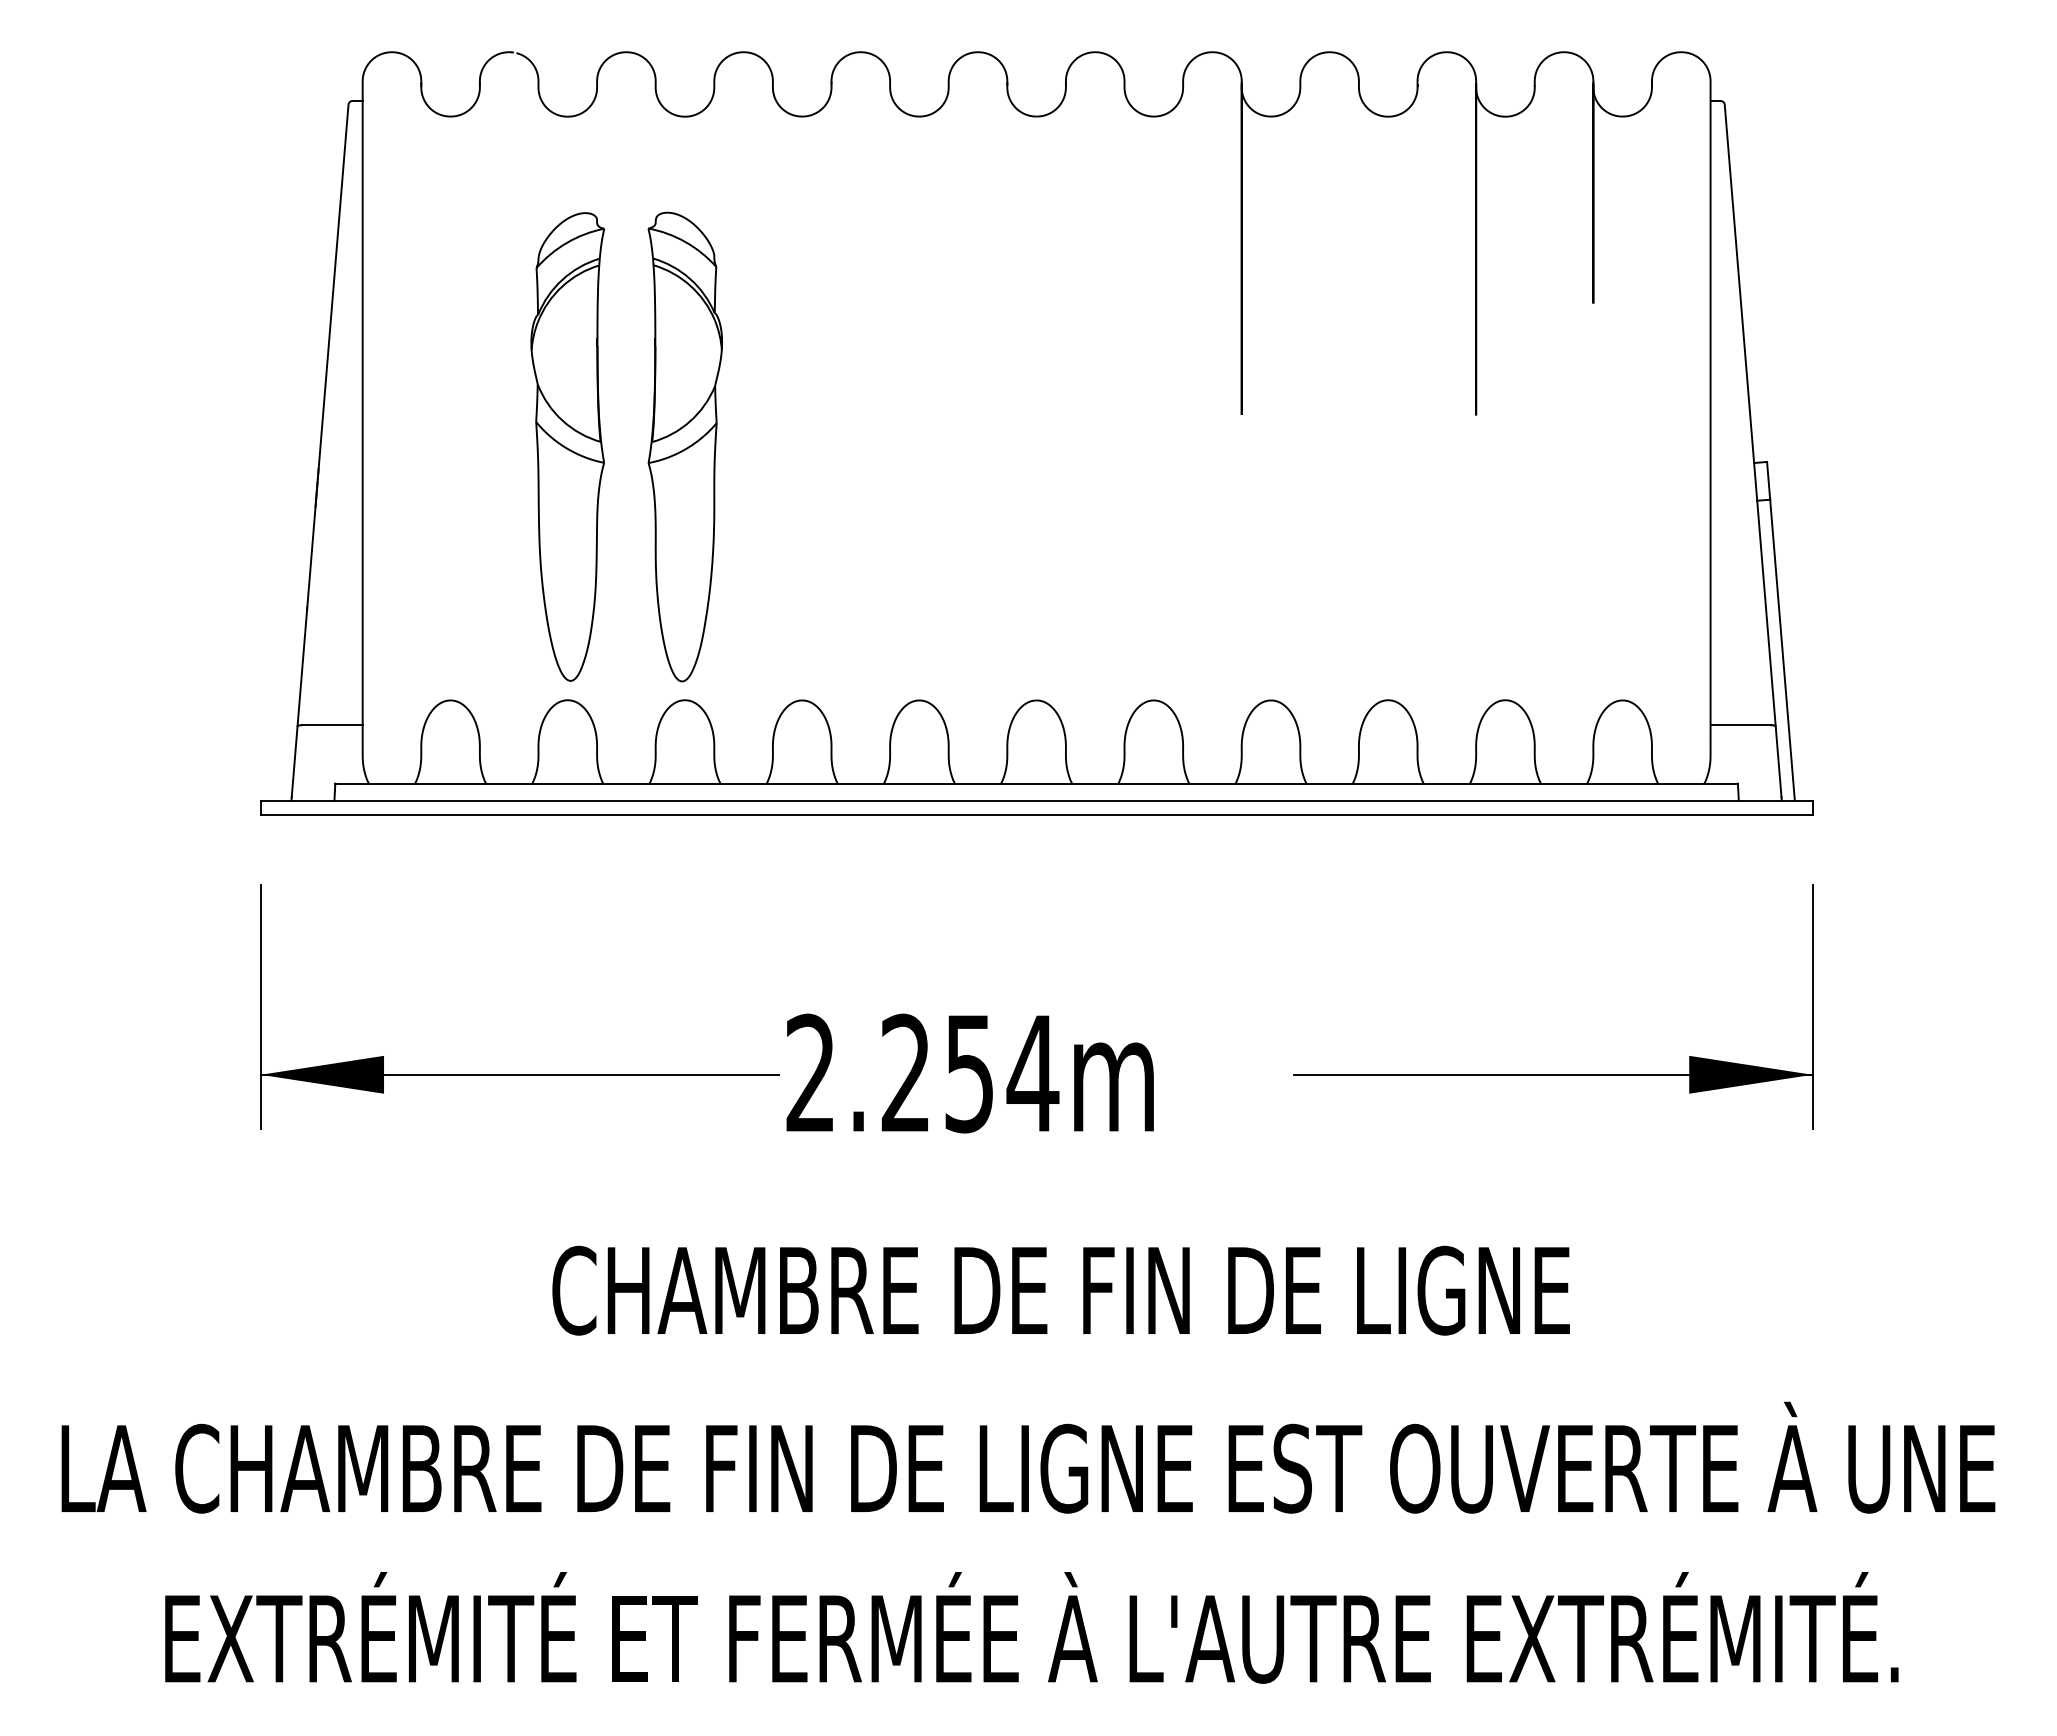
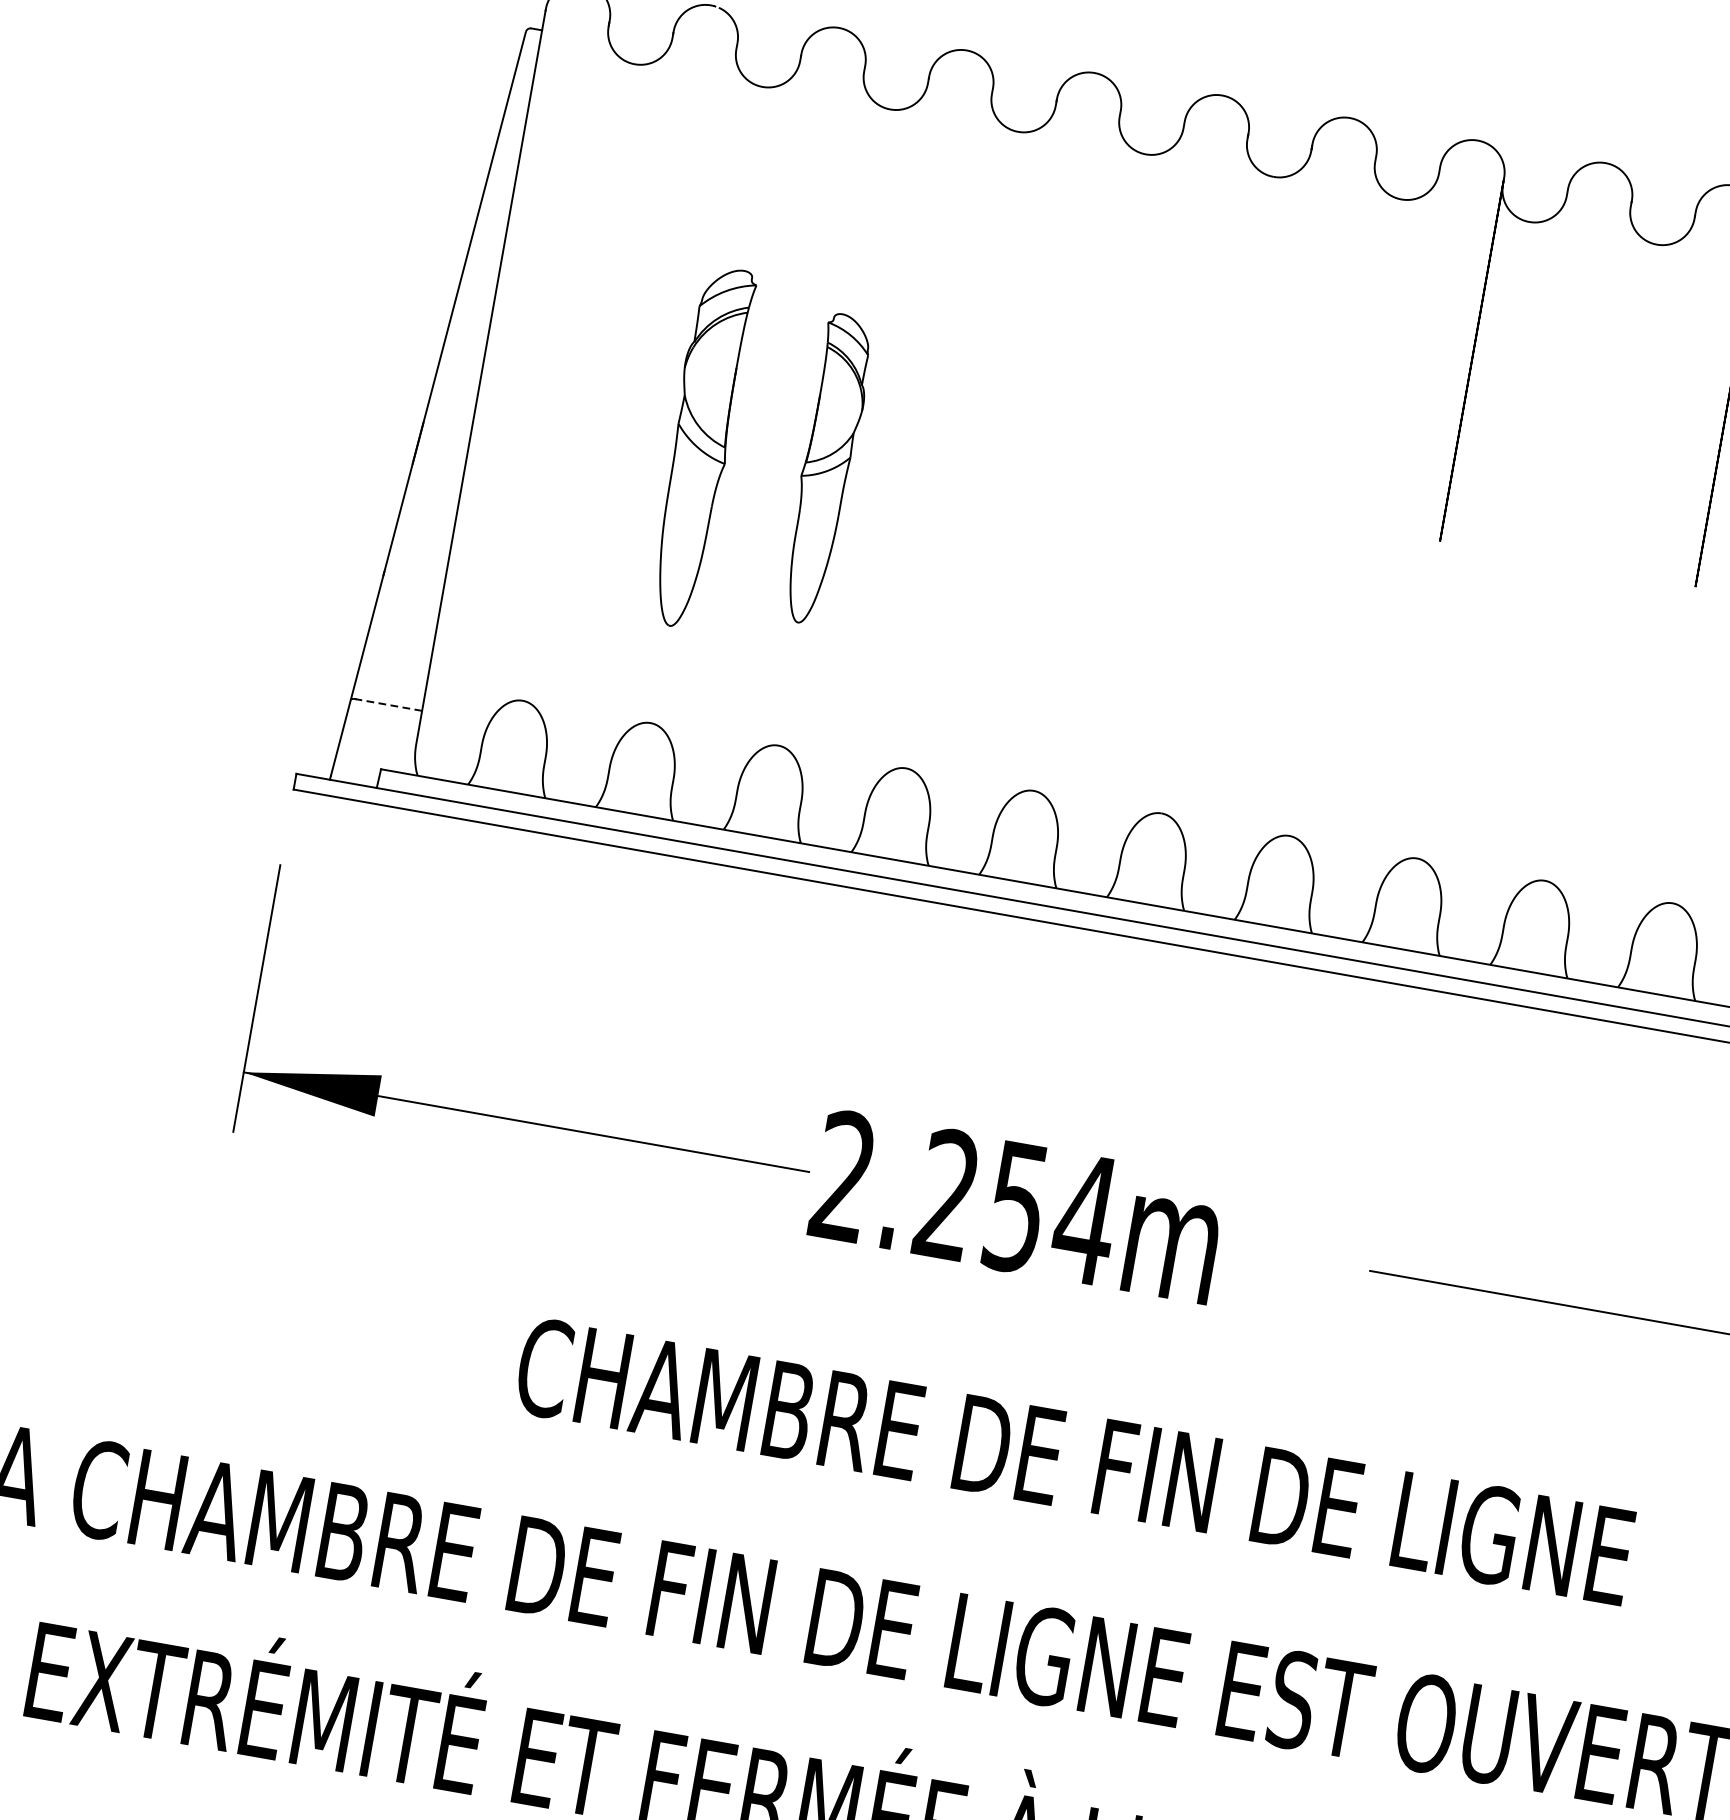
part: (567, 446) -> (698, 446), size x0.7
part: (684, 446) -> (826, 468), size x0.6
line: (331, 725) -> (388, 705), solid -> dashed

